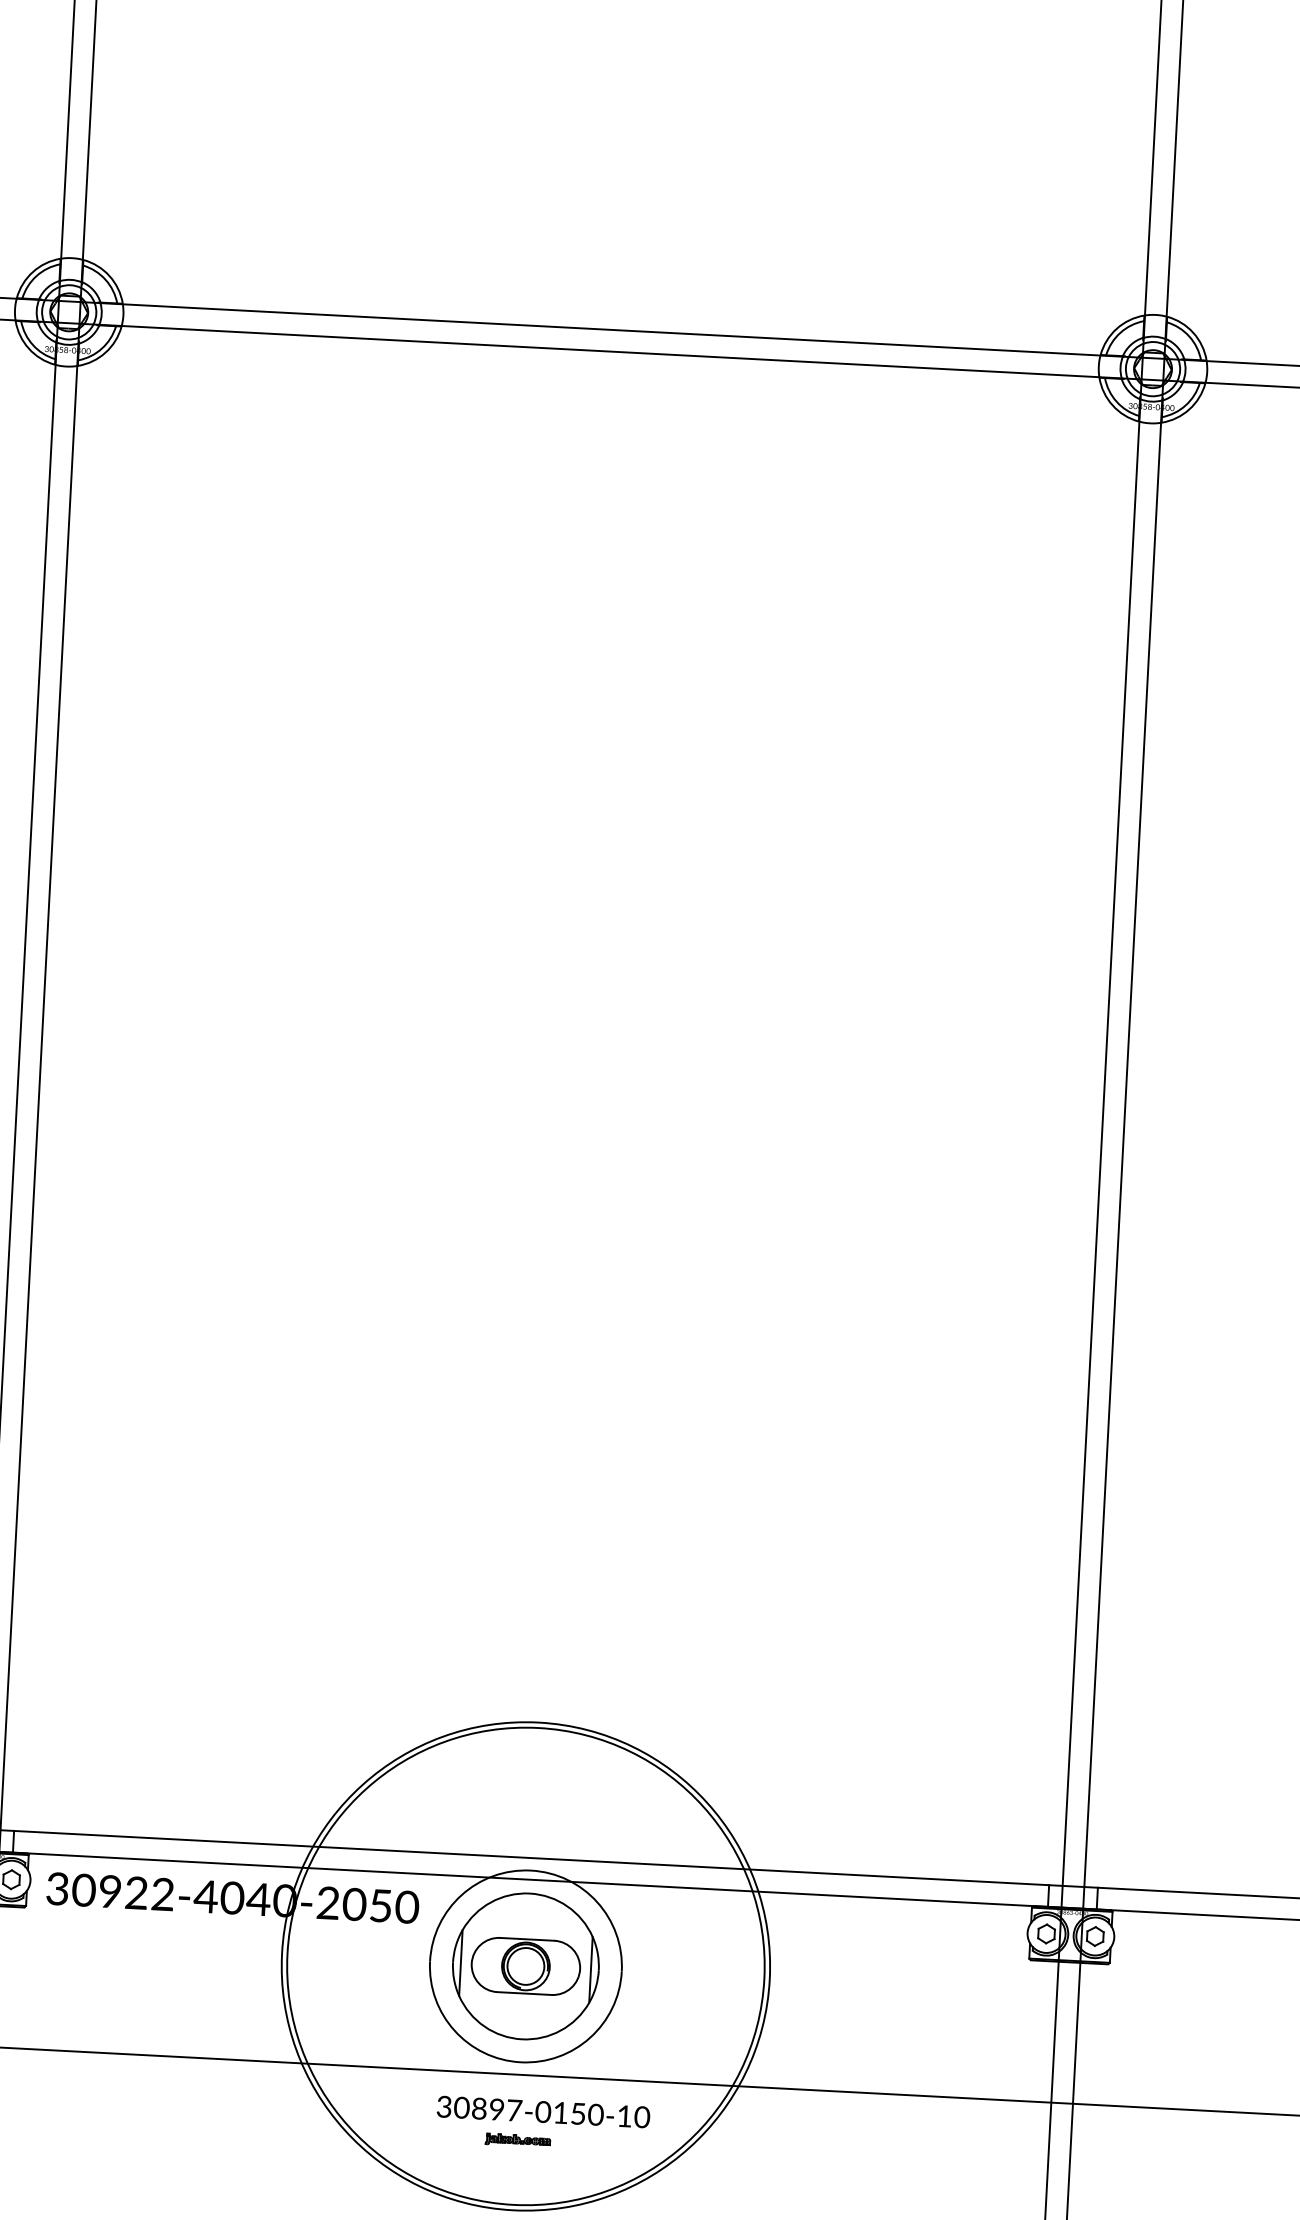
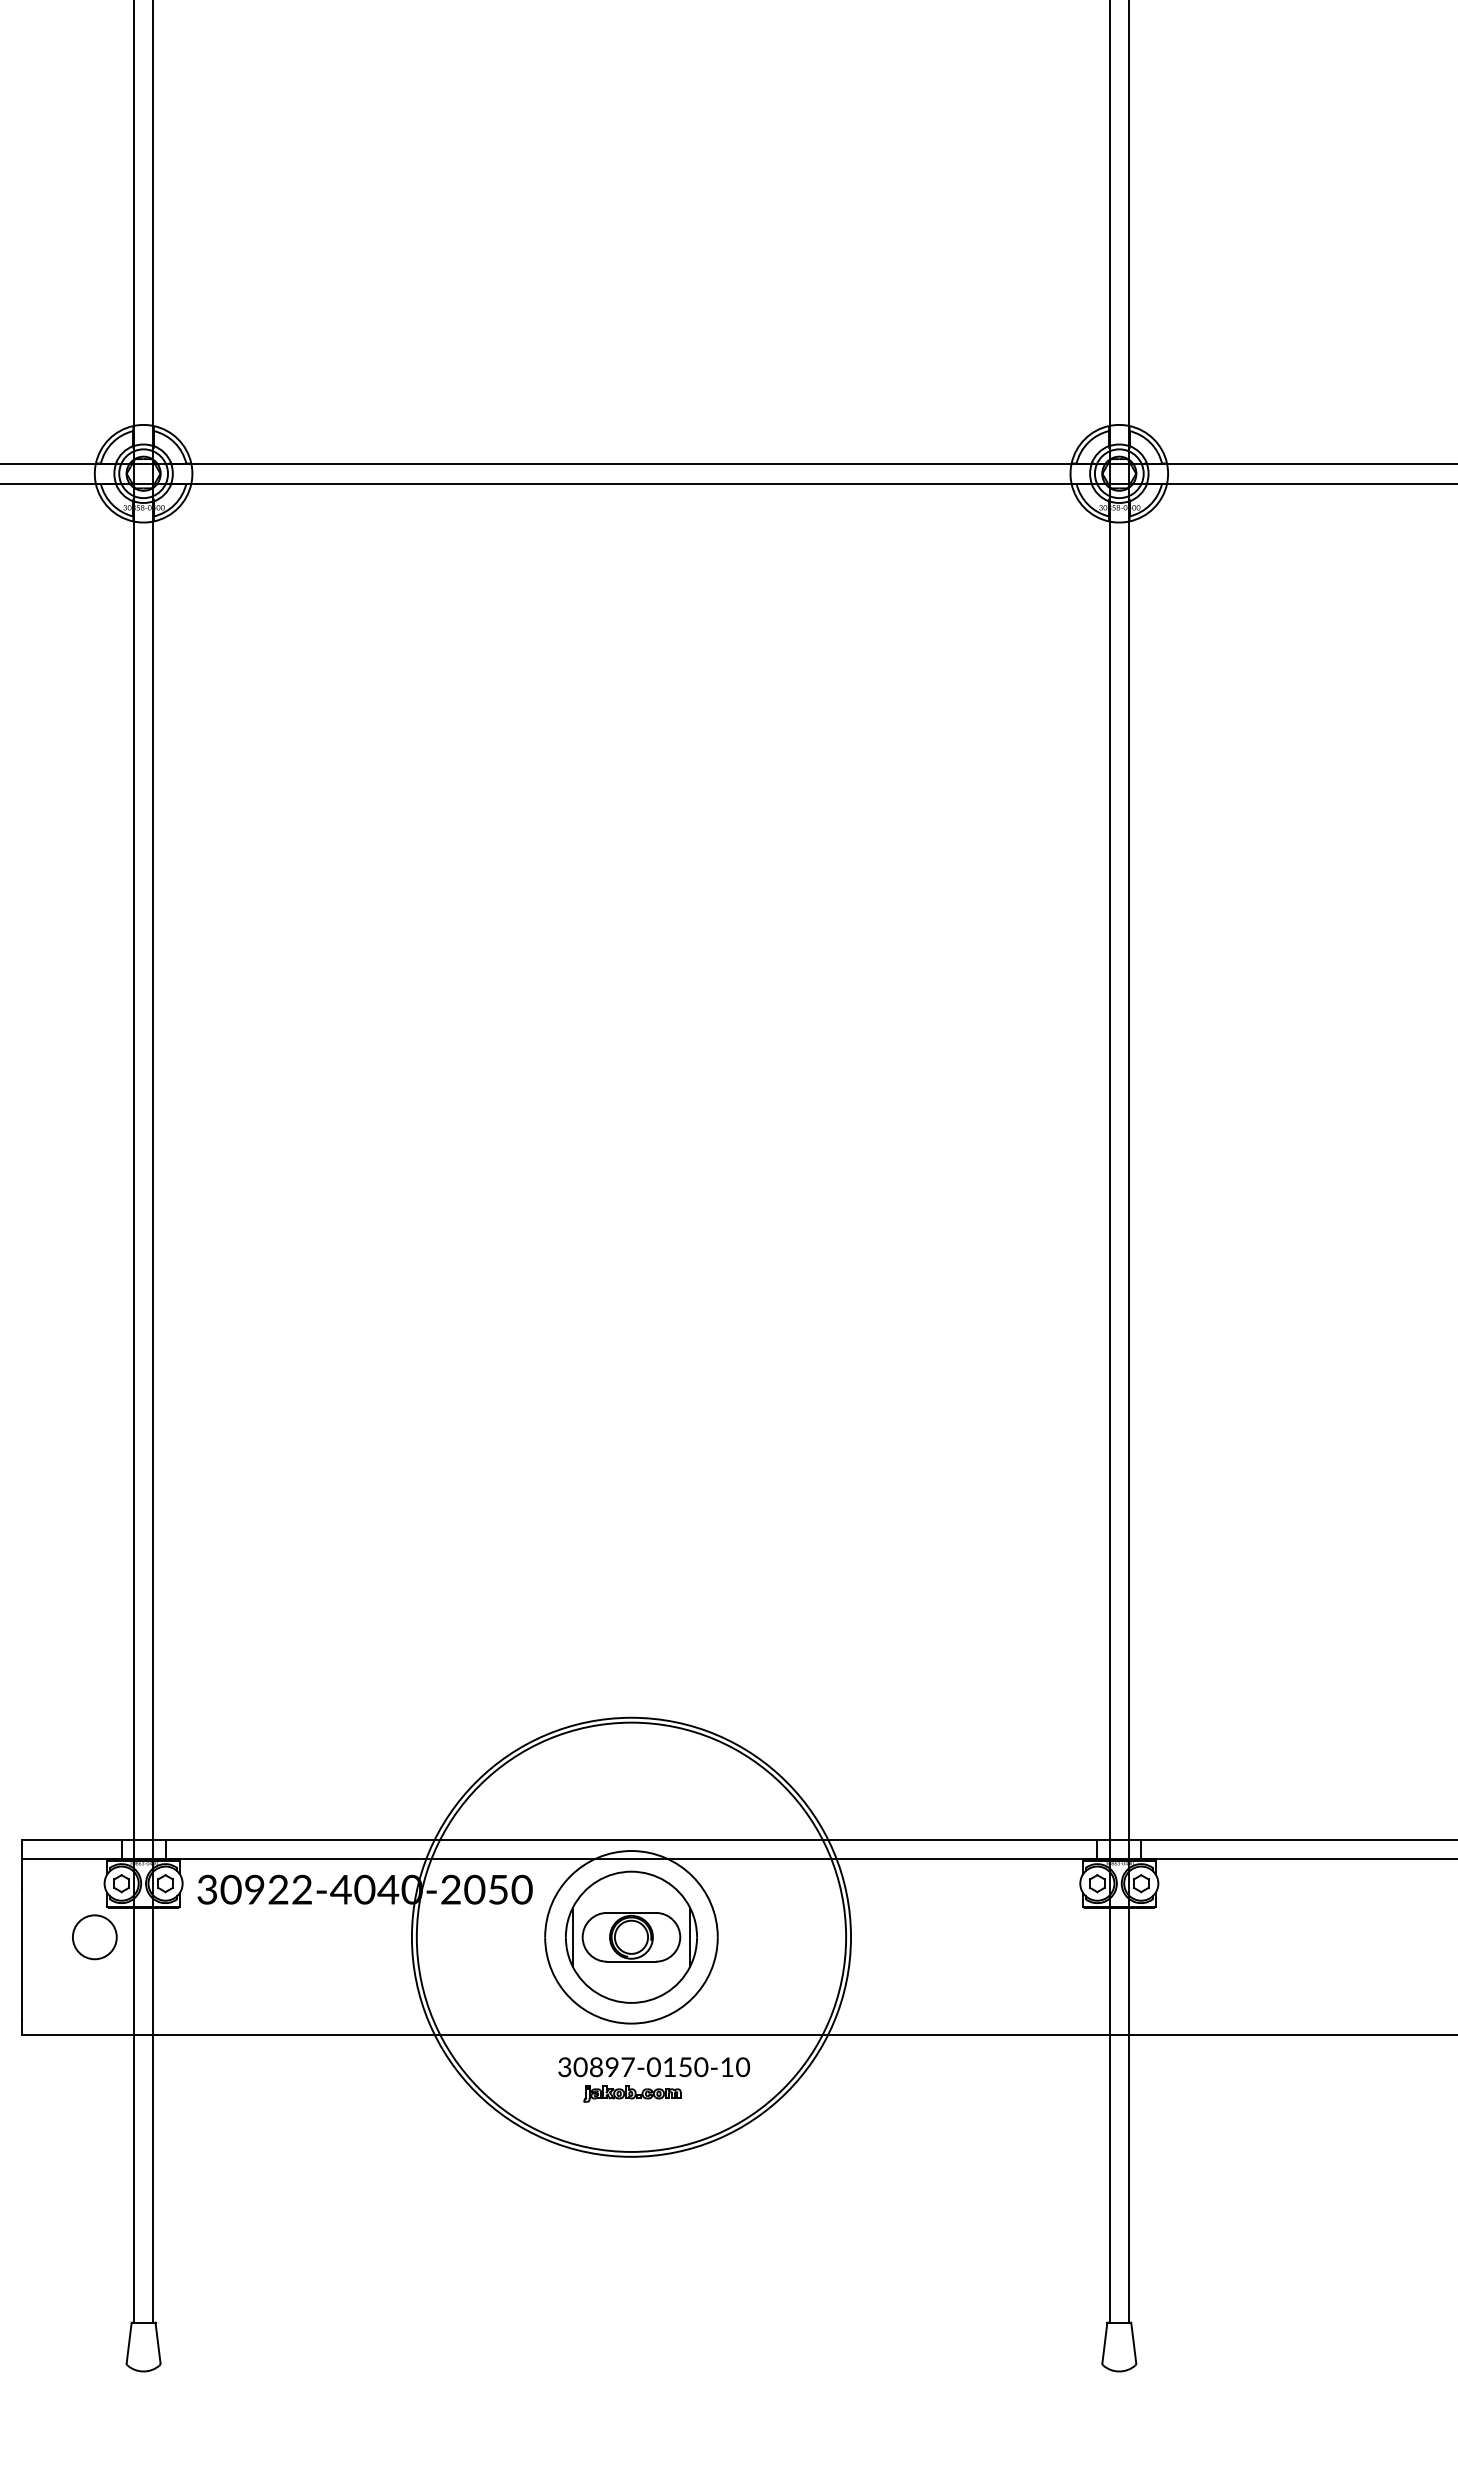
part: (517, 2139) -> (632, 2093), size x1.67

